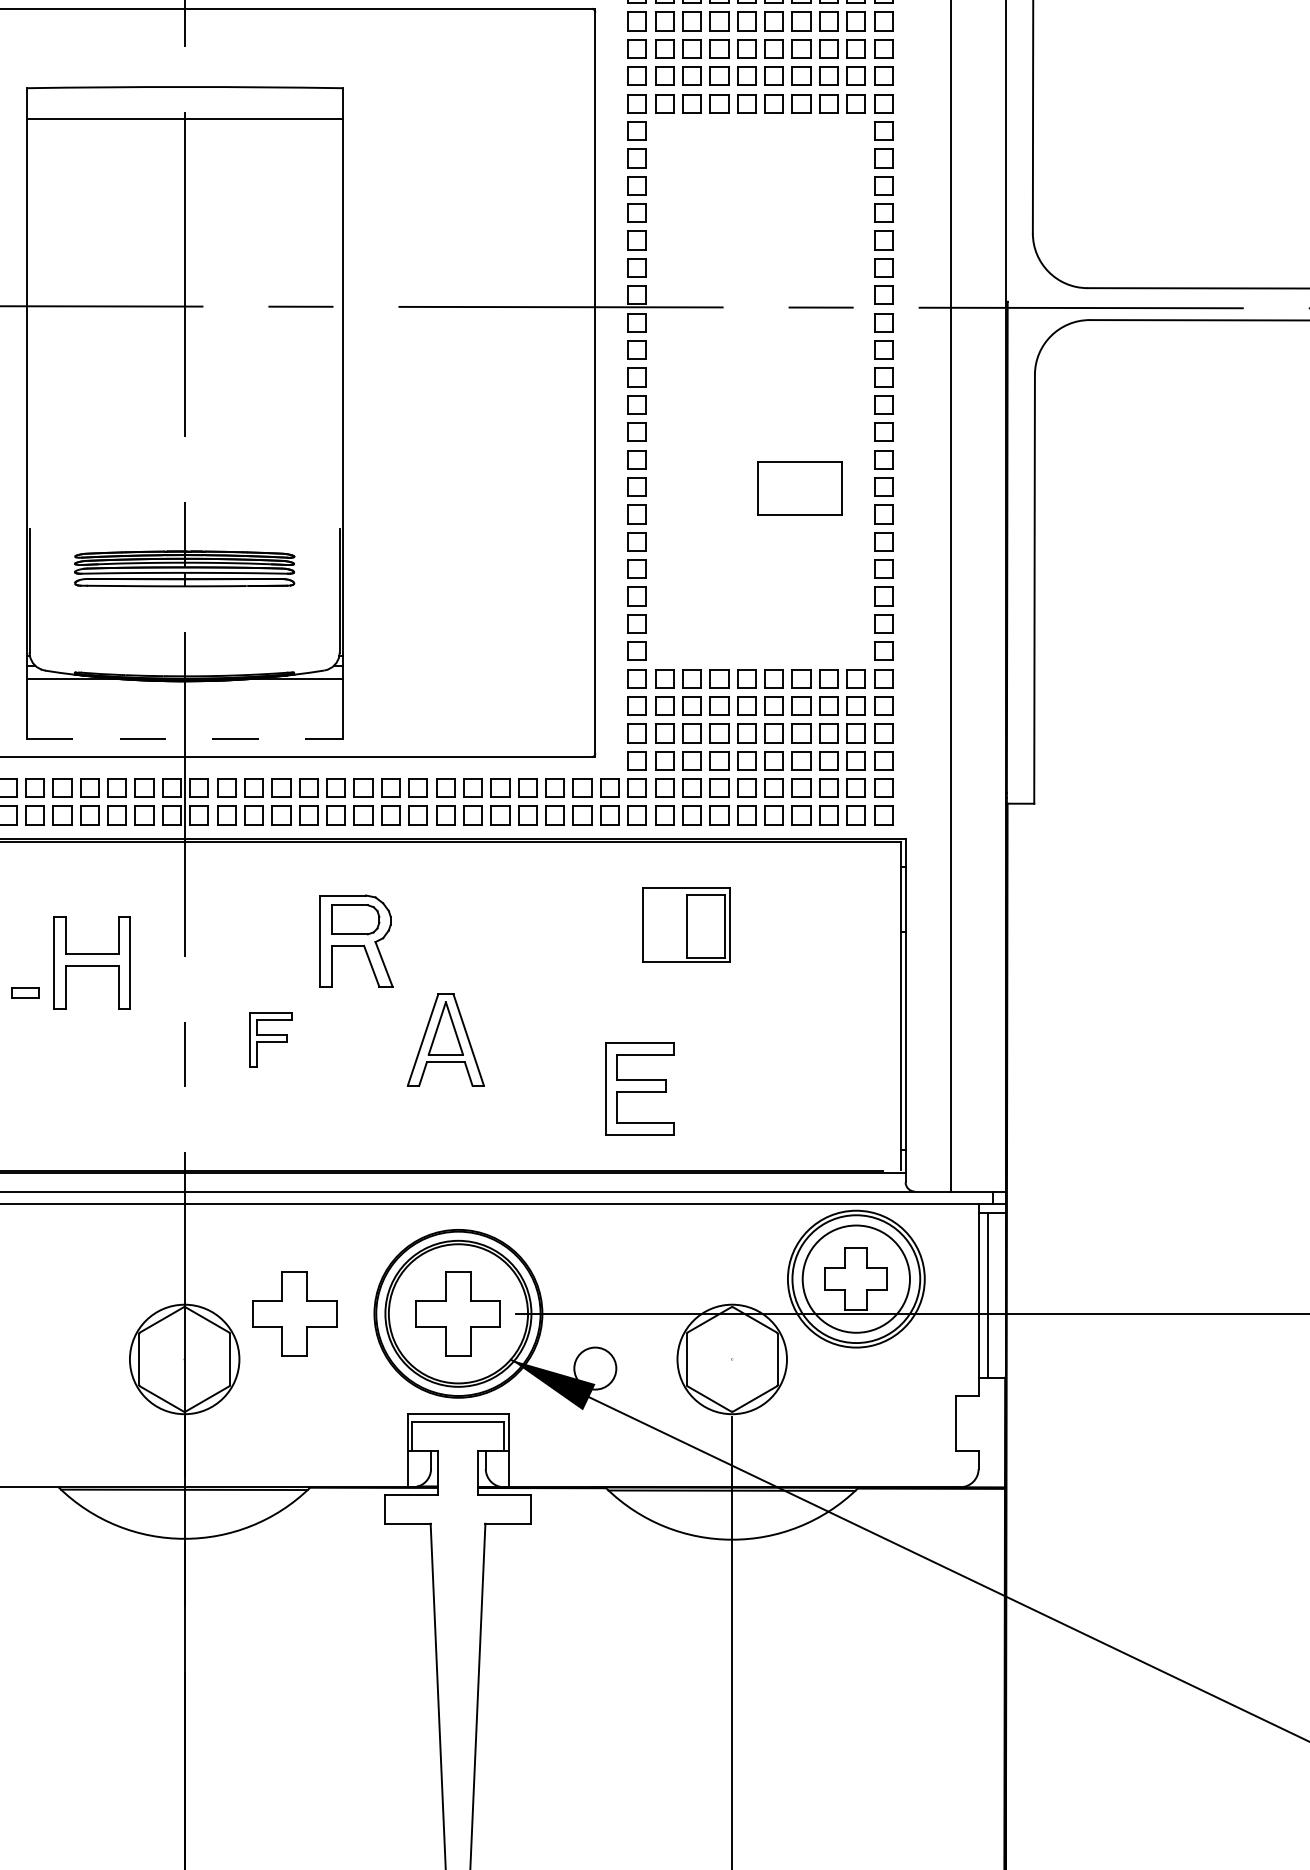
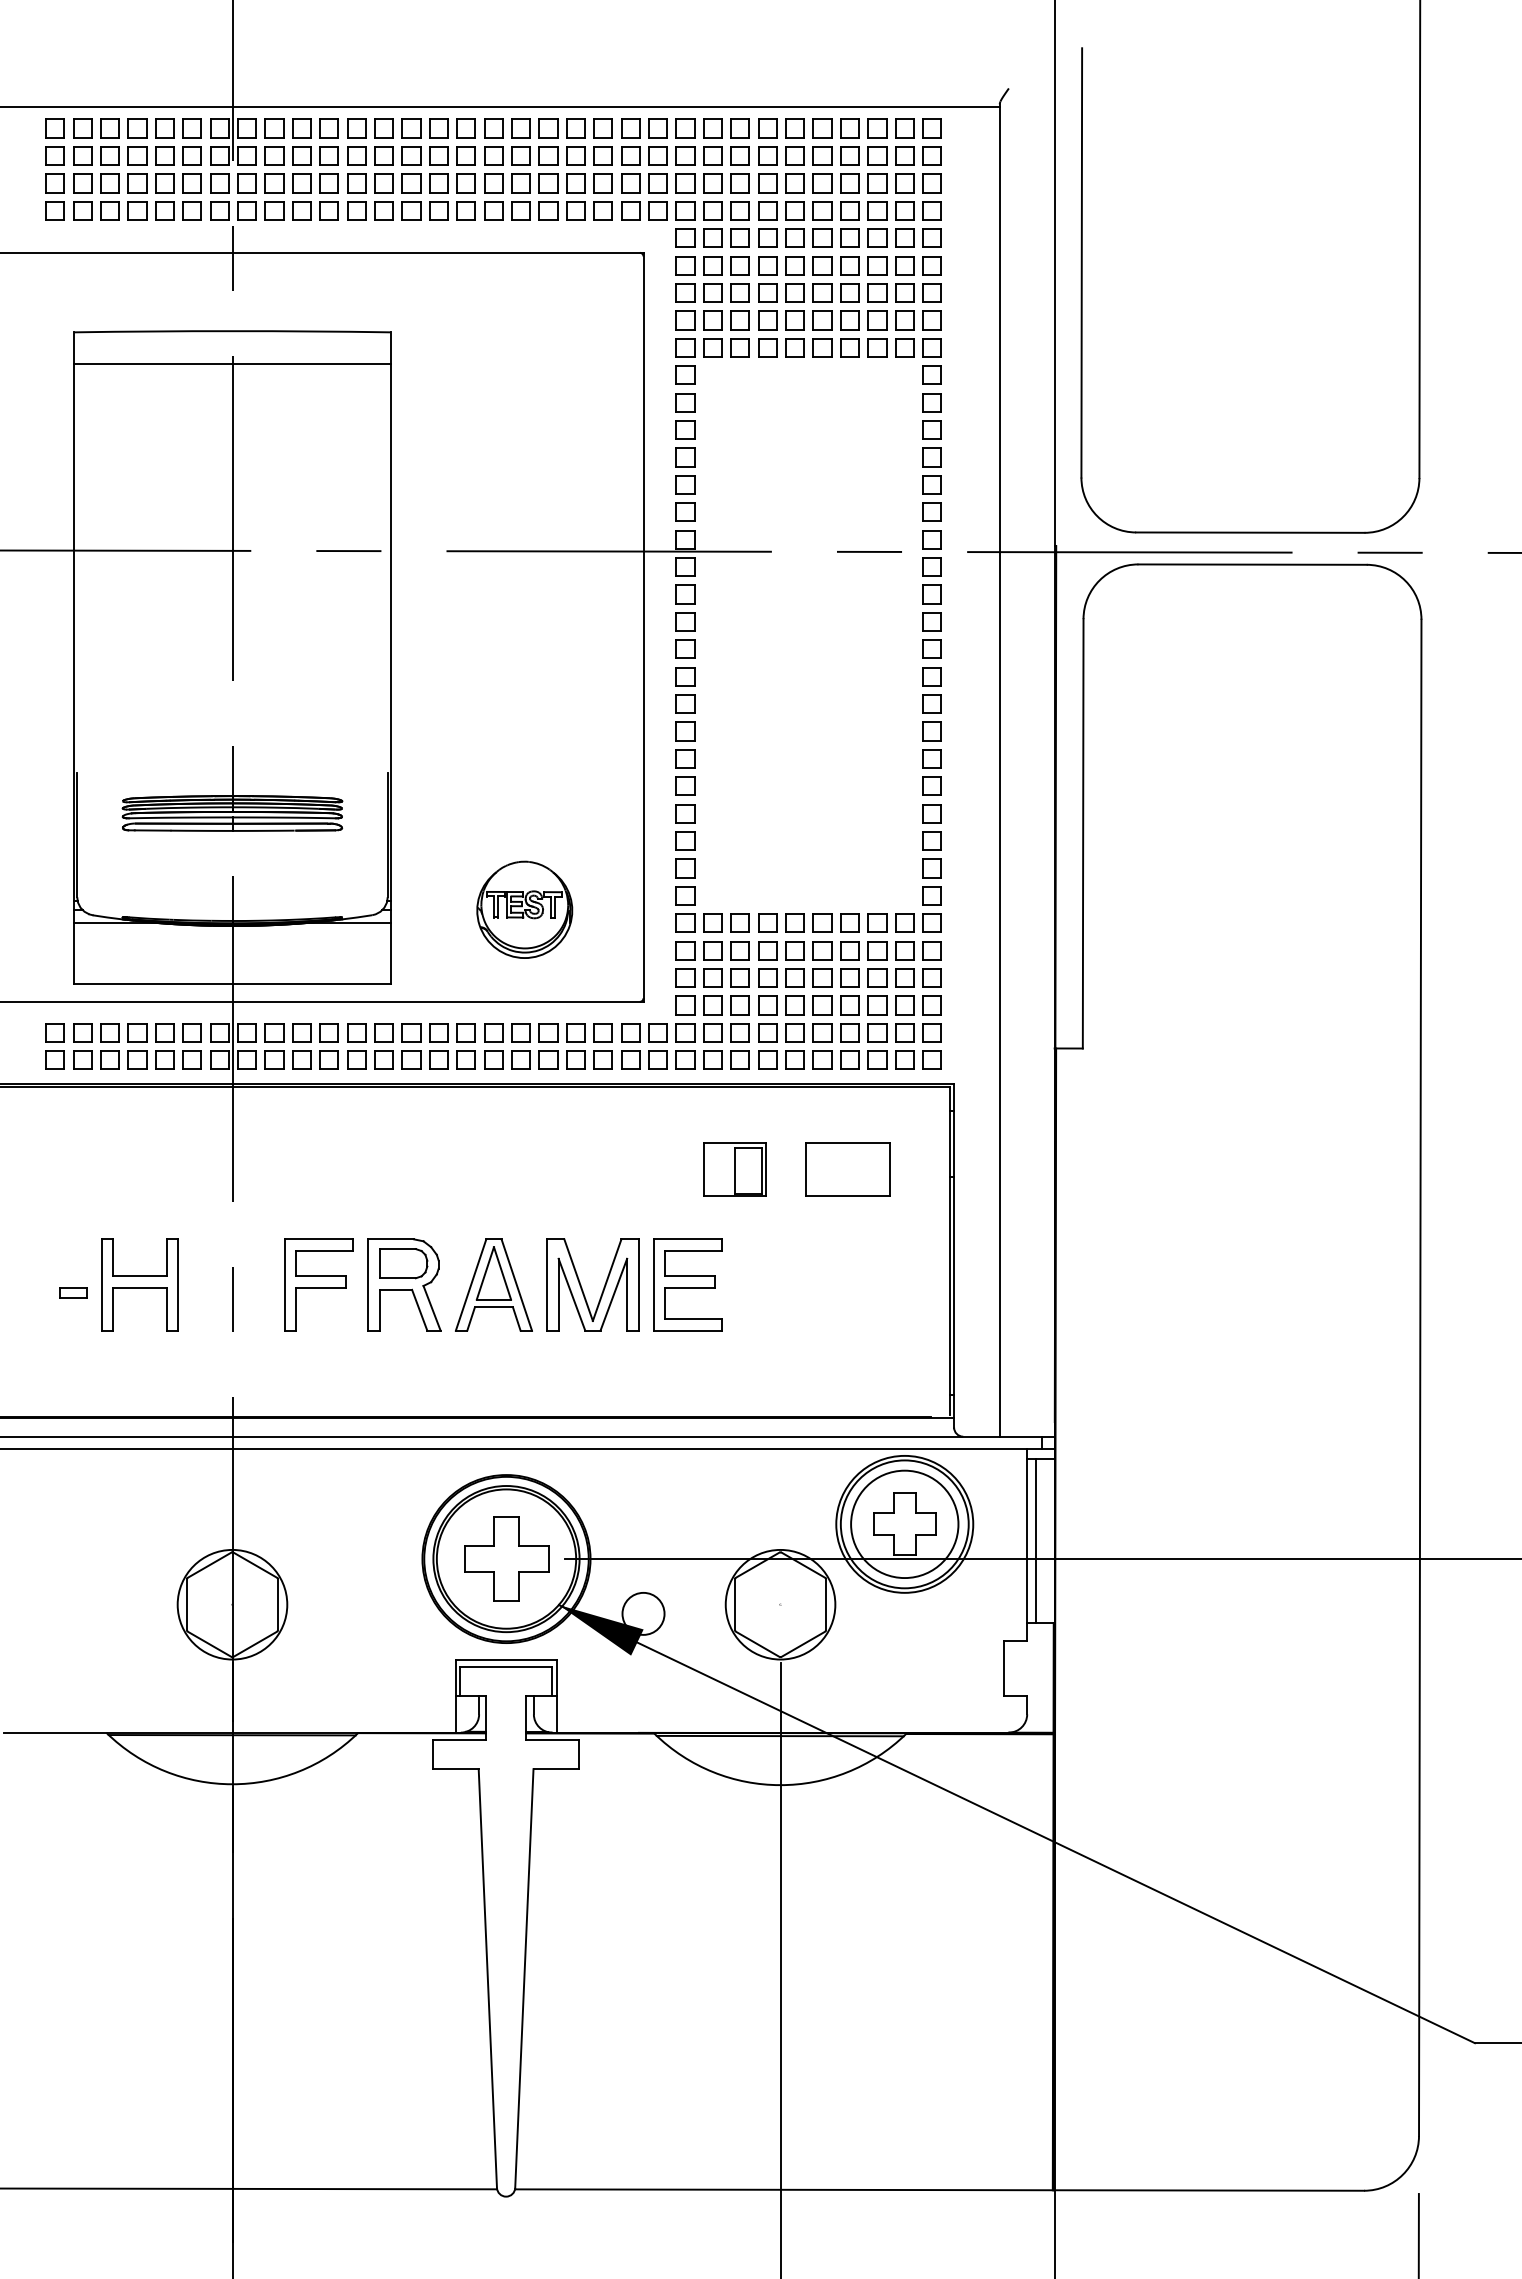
part: (799, 488) -> (847, 1169), moved
part: (476, 664) -> (524, 909), added
line: (184, 738) -> (232, 983), dashed -> solid
part: (686, 924) -> (734, 1169), size x0.71
part: (356, 940) -> (404, 1284), moved
part: (91, 962) -> (139, 1284), moved
part: (25, 992) -> (73, 1292), moved
part: (270, 1039) -> (318, 1284), size x1.67
part: (534, 1042) -> (582, 1287), added
part: (639, 1088) -> (687, 1284), moved
part: (294, 1313) -> (342, 1558), removed

